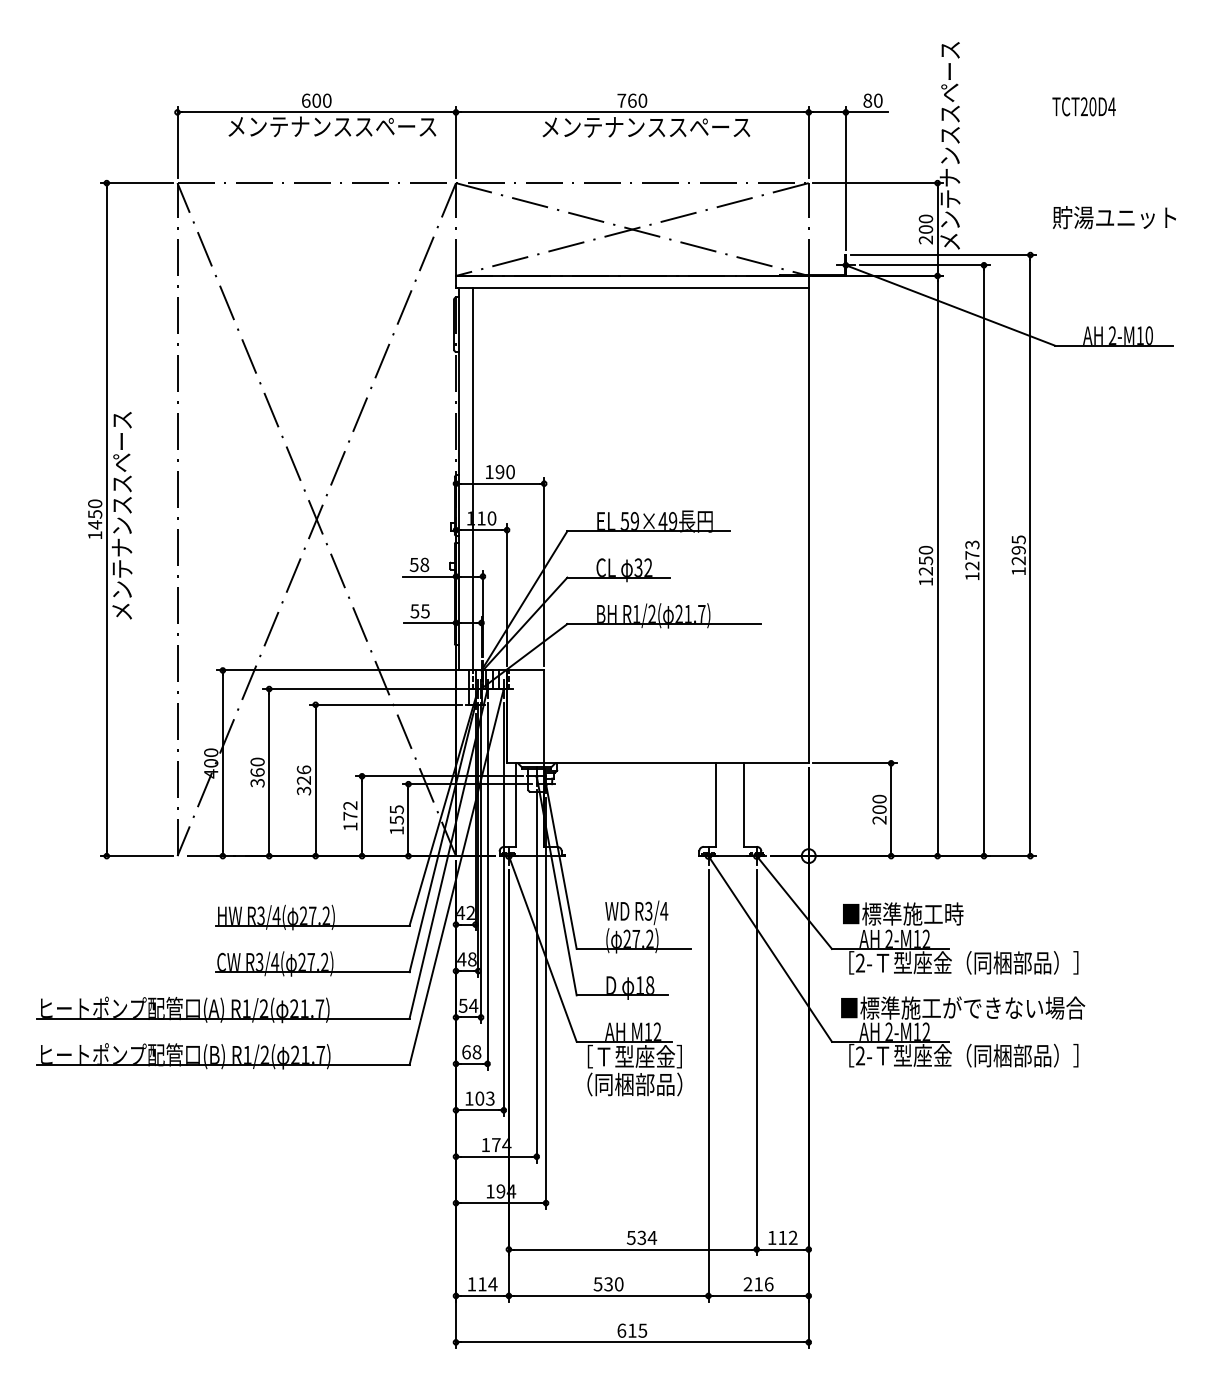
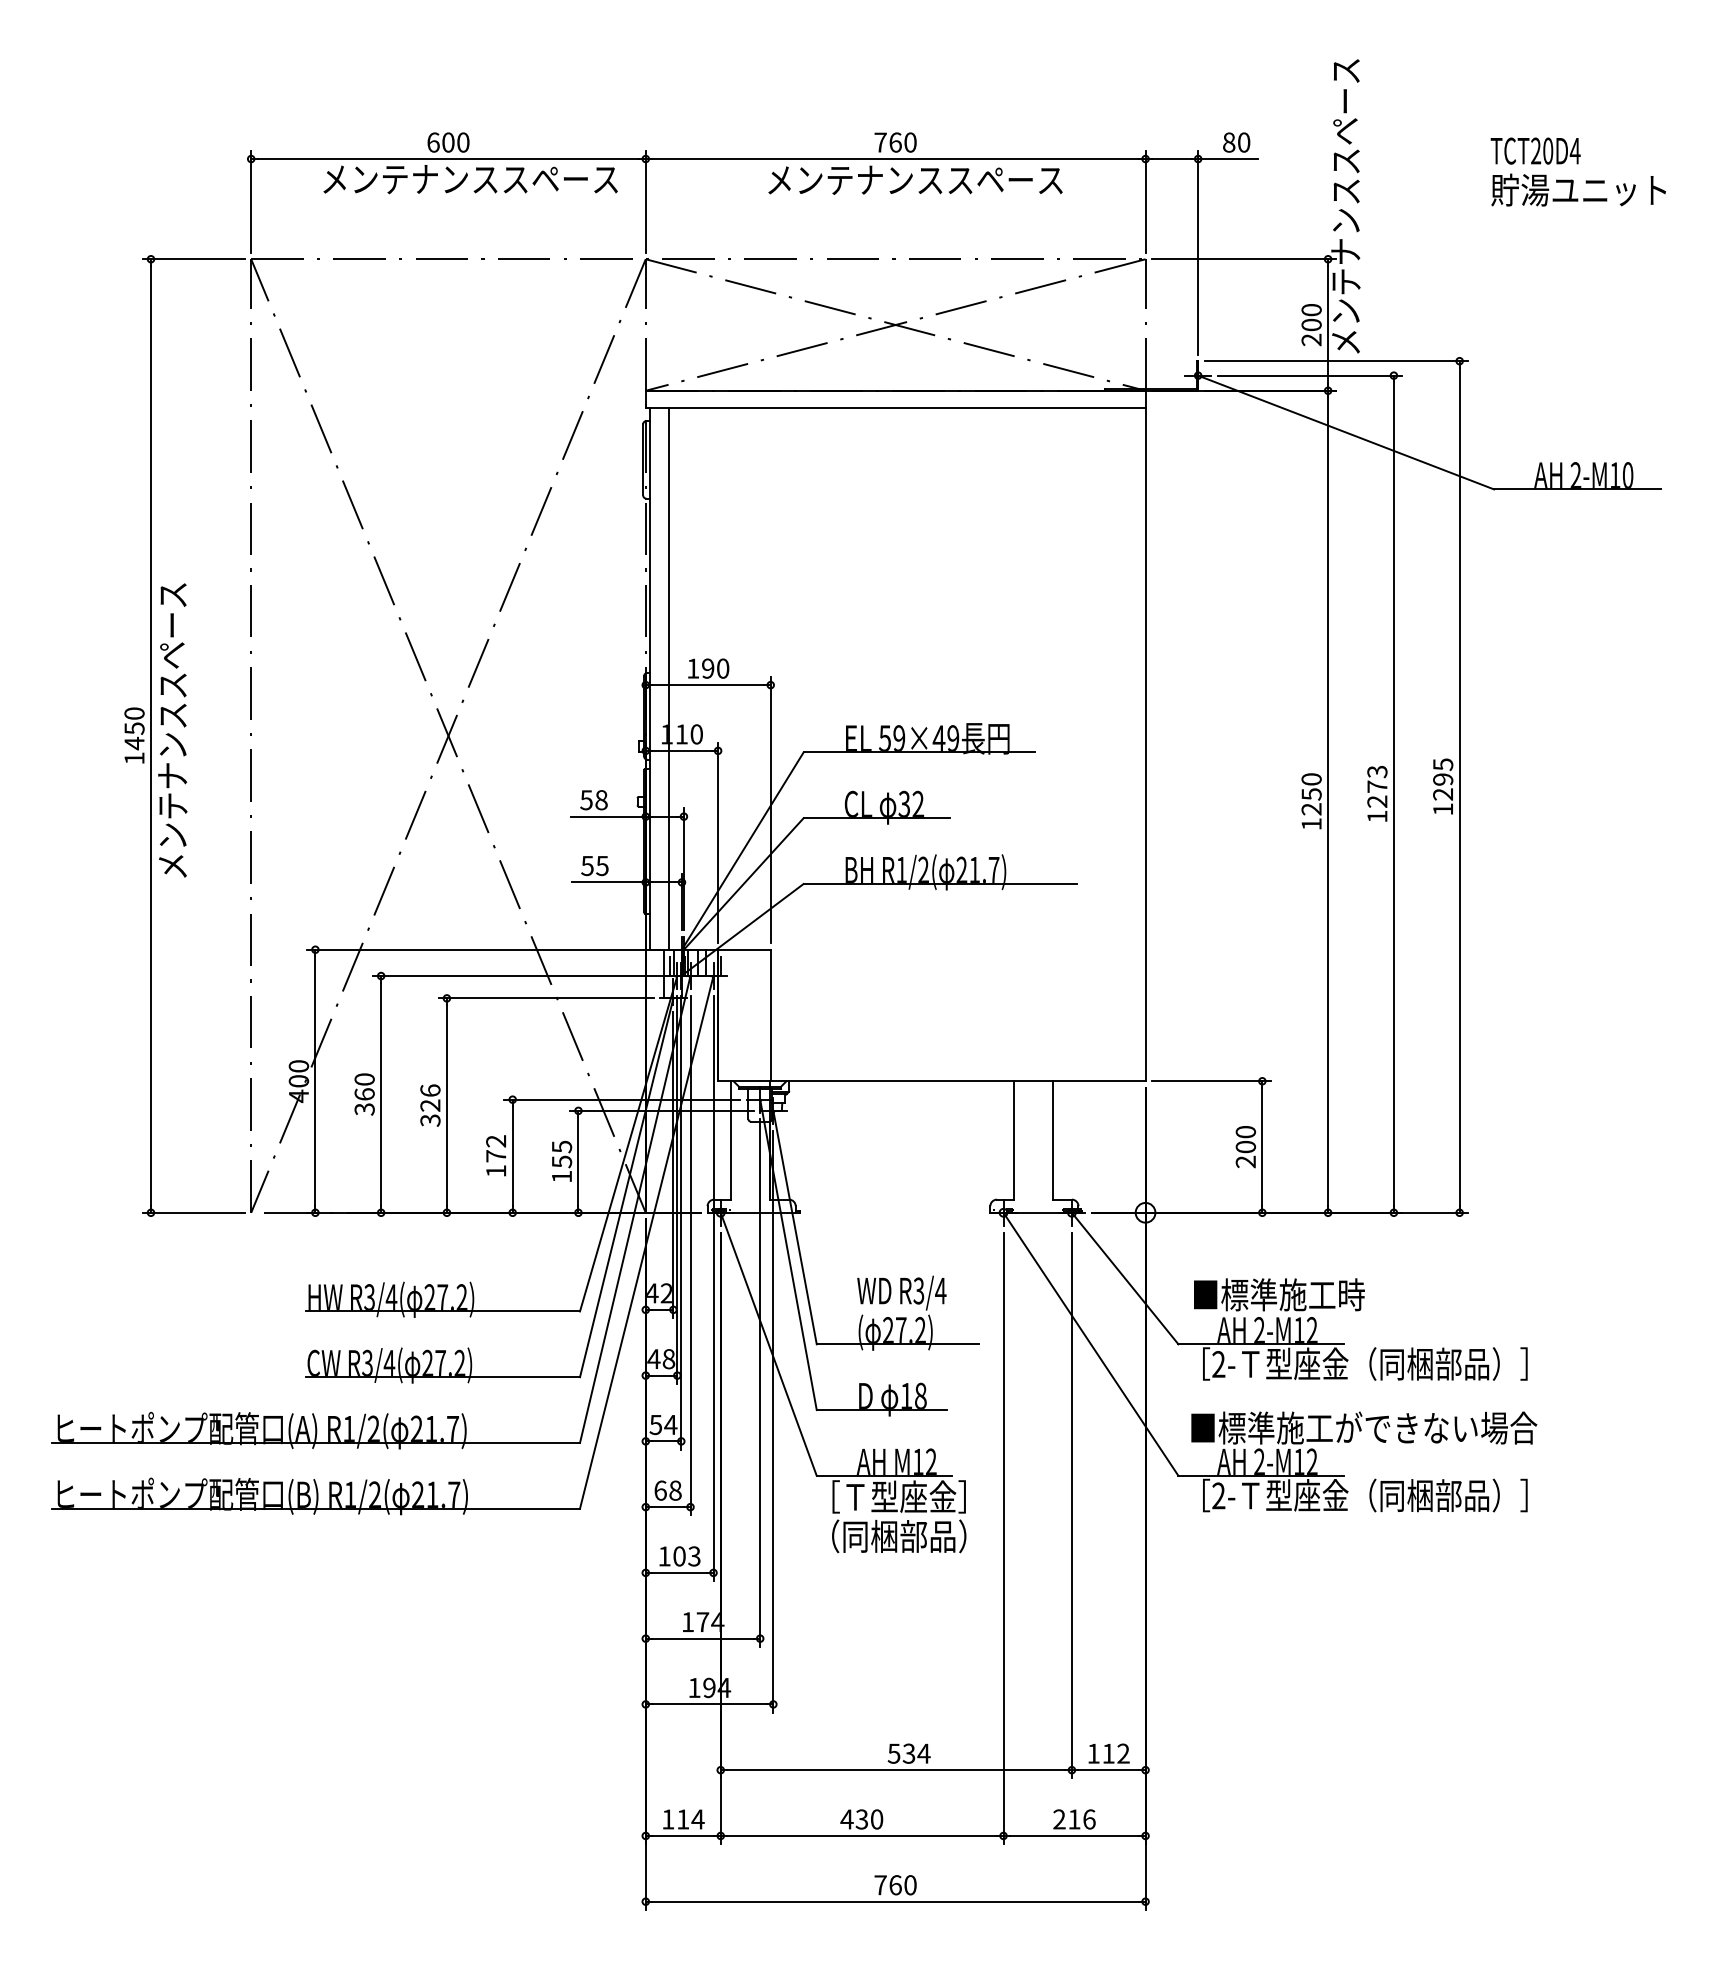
text: (1114, 217) -> (1578, 189), moved
text: (597, 1284) -> (846, 1819), 530 -> 430
text: (632, 1330) -> (895, 1885), 615 -> 760

